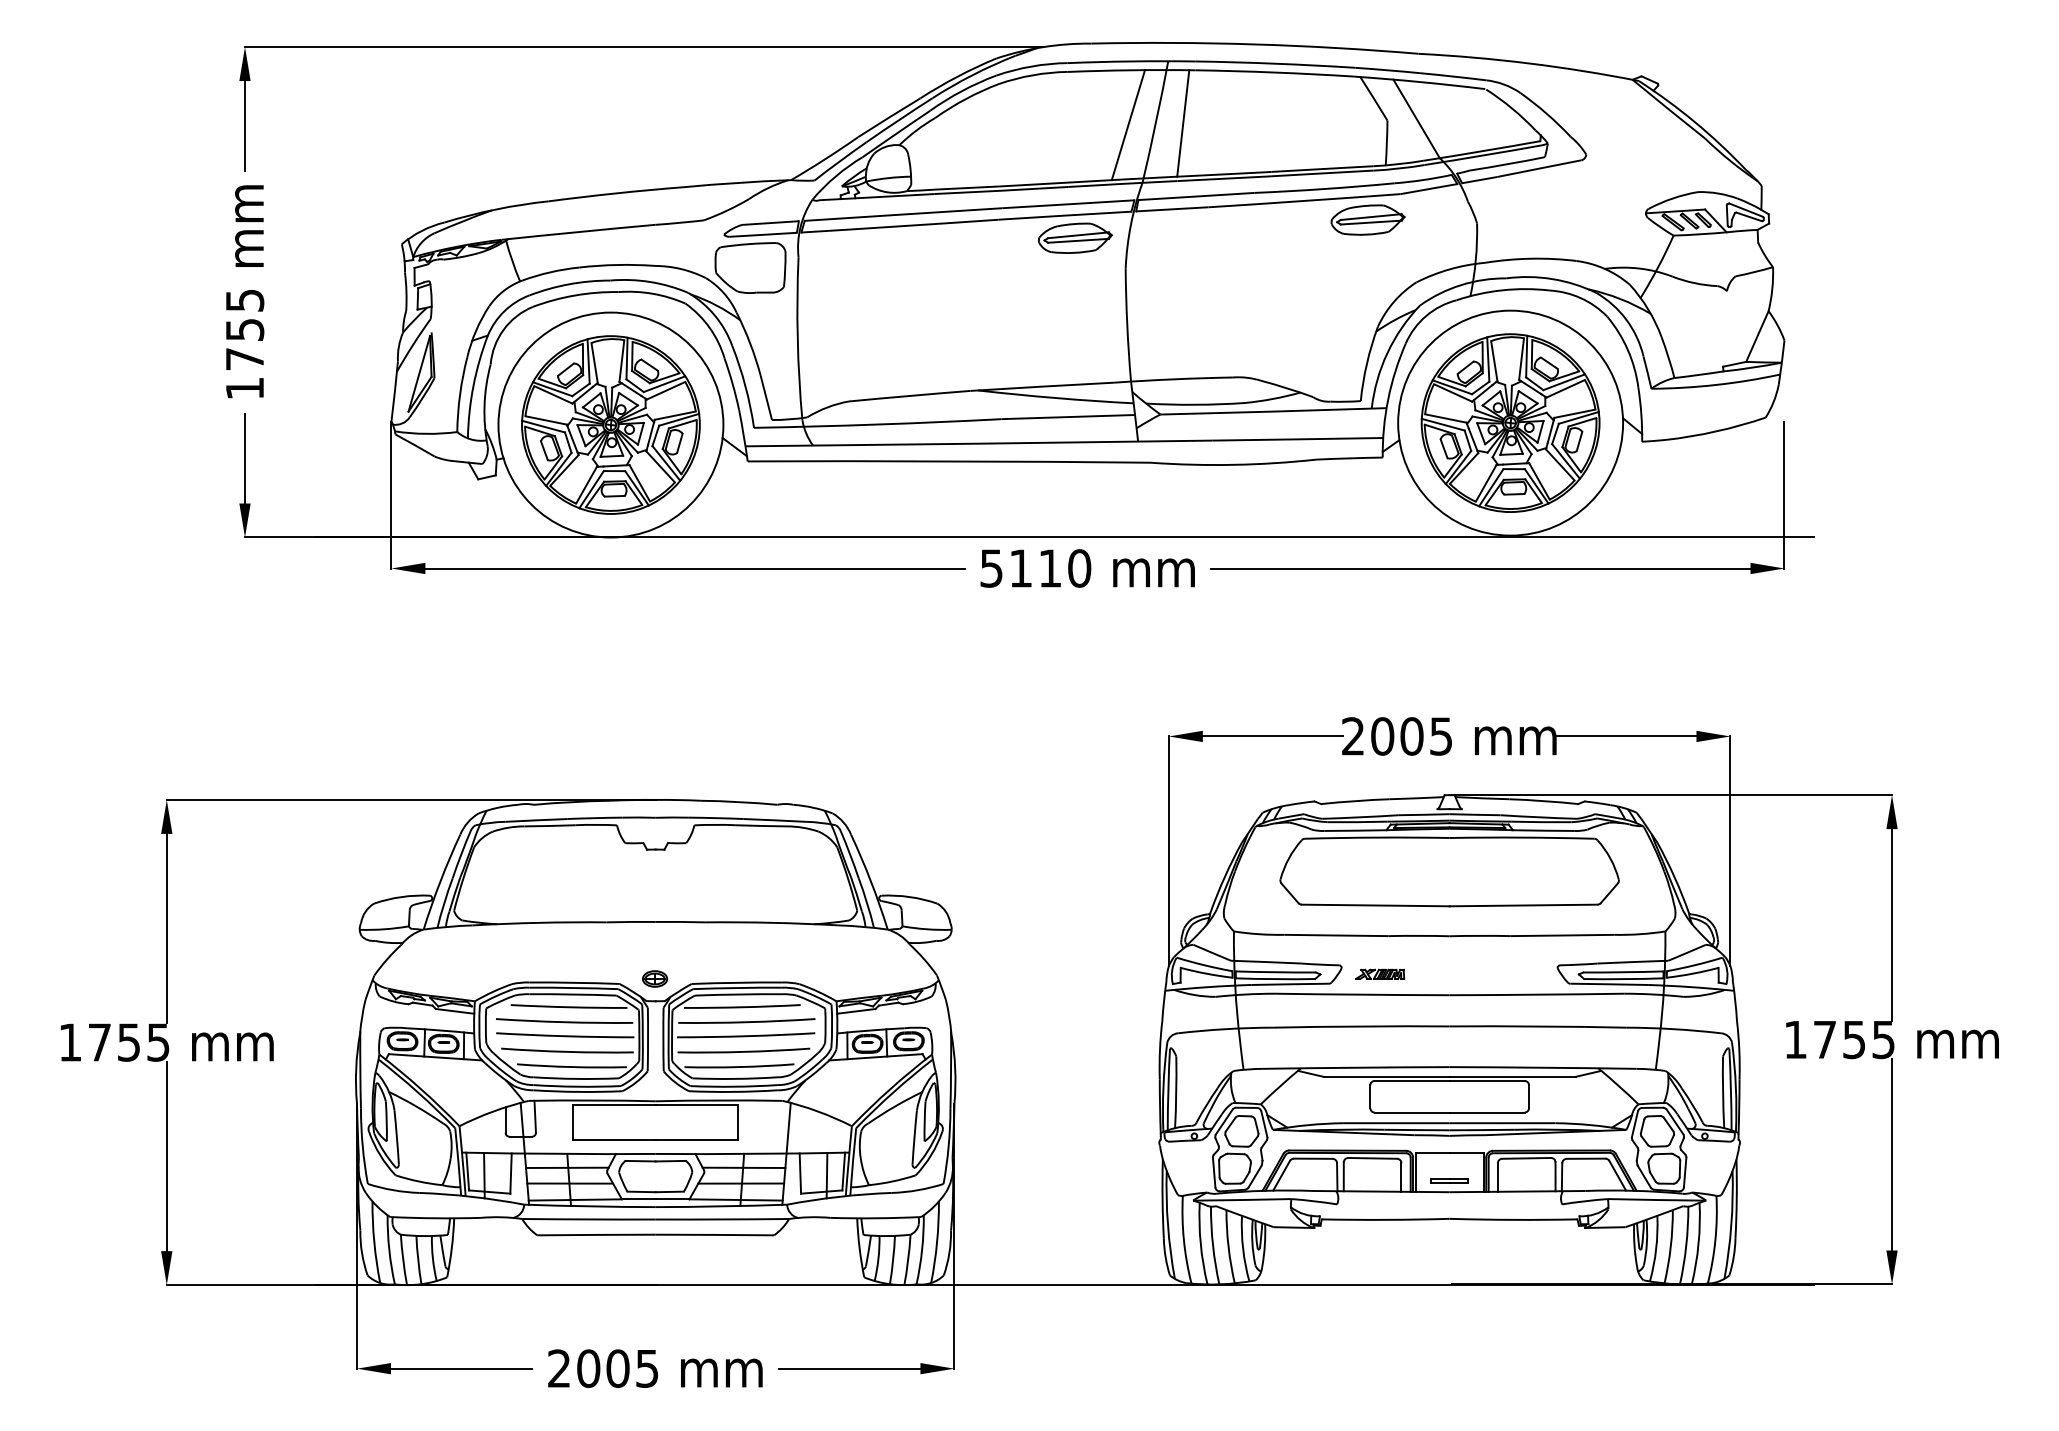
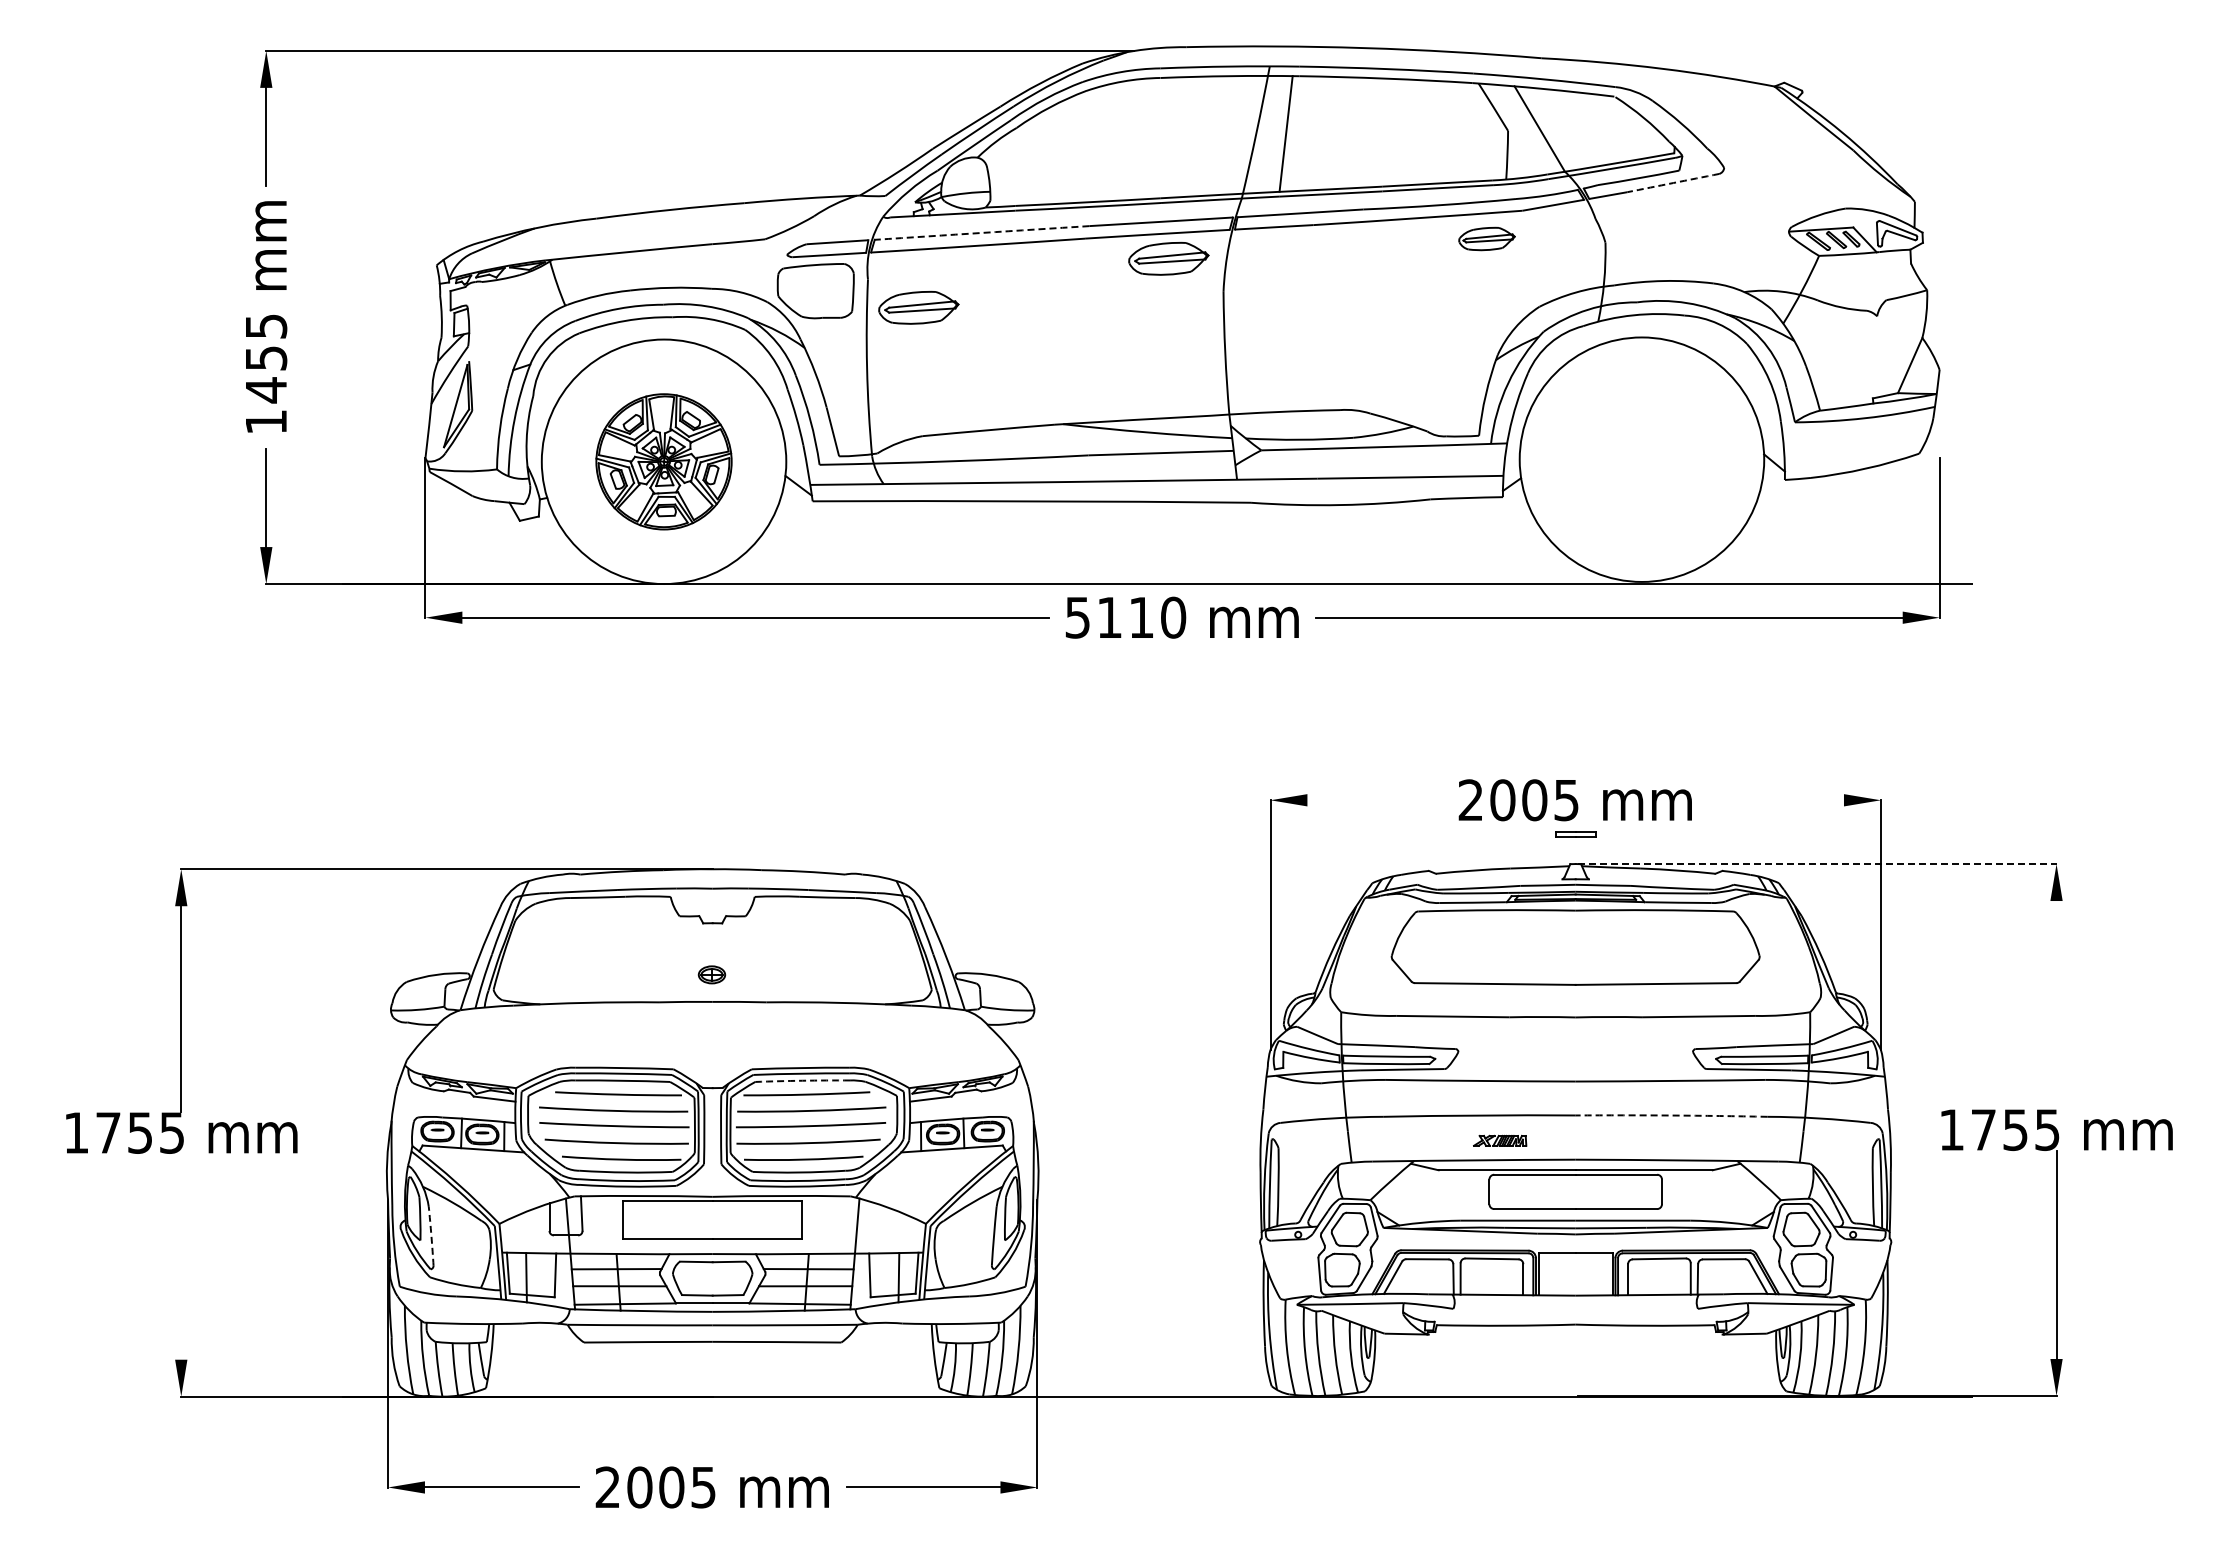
line: (1128, 124) -> (1226, 135), removed
arc: (1539, 169) -> (1673, 183), solid -> dashed
arc: (903, 214) -> (982, 232), solid -> dashed
part: (1367, 219) -> (1486, 238), size x0.7
part: (845, 283) -> (918, 307), added
text: (245, 359) -> (266, 390), 1755 -> 1455
part: (1510, 422) -> (1641, 459), removed
part: (610, 424) -> (663, 461), size x0.7
line: (1272, 736) -> (1383, 800), removed
line: (1626, 736) -> (1767, 800), removed
line: (1672, 795) -> (1817, 864), solid -> dashed
line: (1892, 925) -> (2056, 1005), removed
part: (1380, 974) -> (1500, 1140), moved
part: (654, 978) -> (711, 974), moved
arc: (738, 994) -> (802, 1080), solid -> dashed
arc: (1537, 1026) -> (1671, 1115), solid -> dashed
arc: (397, 1137) -> (431, 1236), solid -> dashed
line: (167, 1156) -> (181, 1256), removed
part: (1449, 1181) -> (1575, 834), moved

